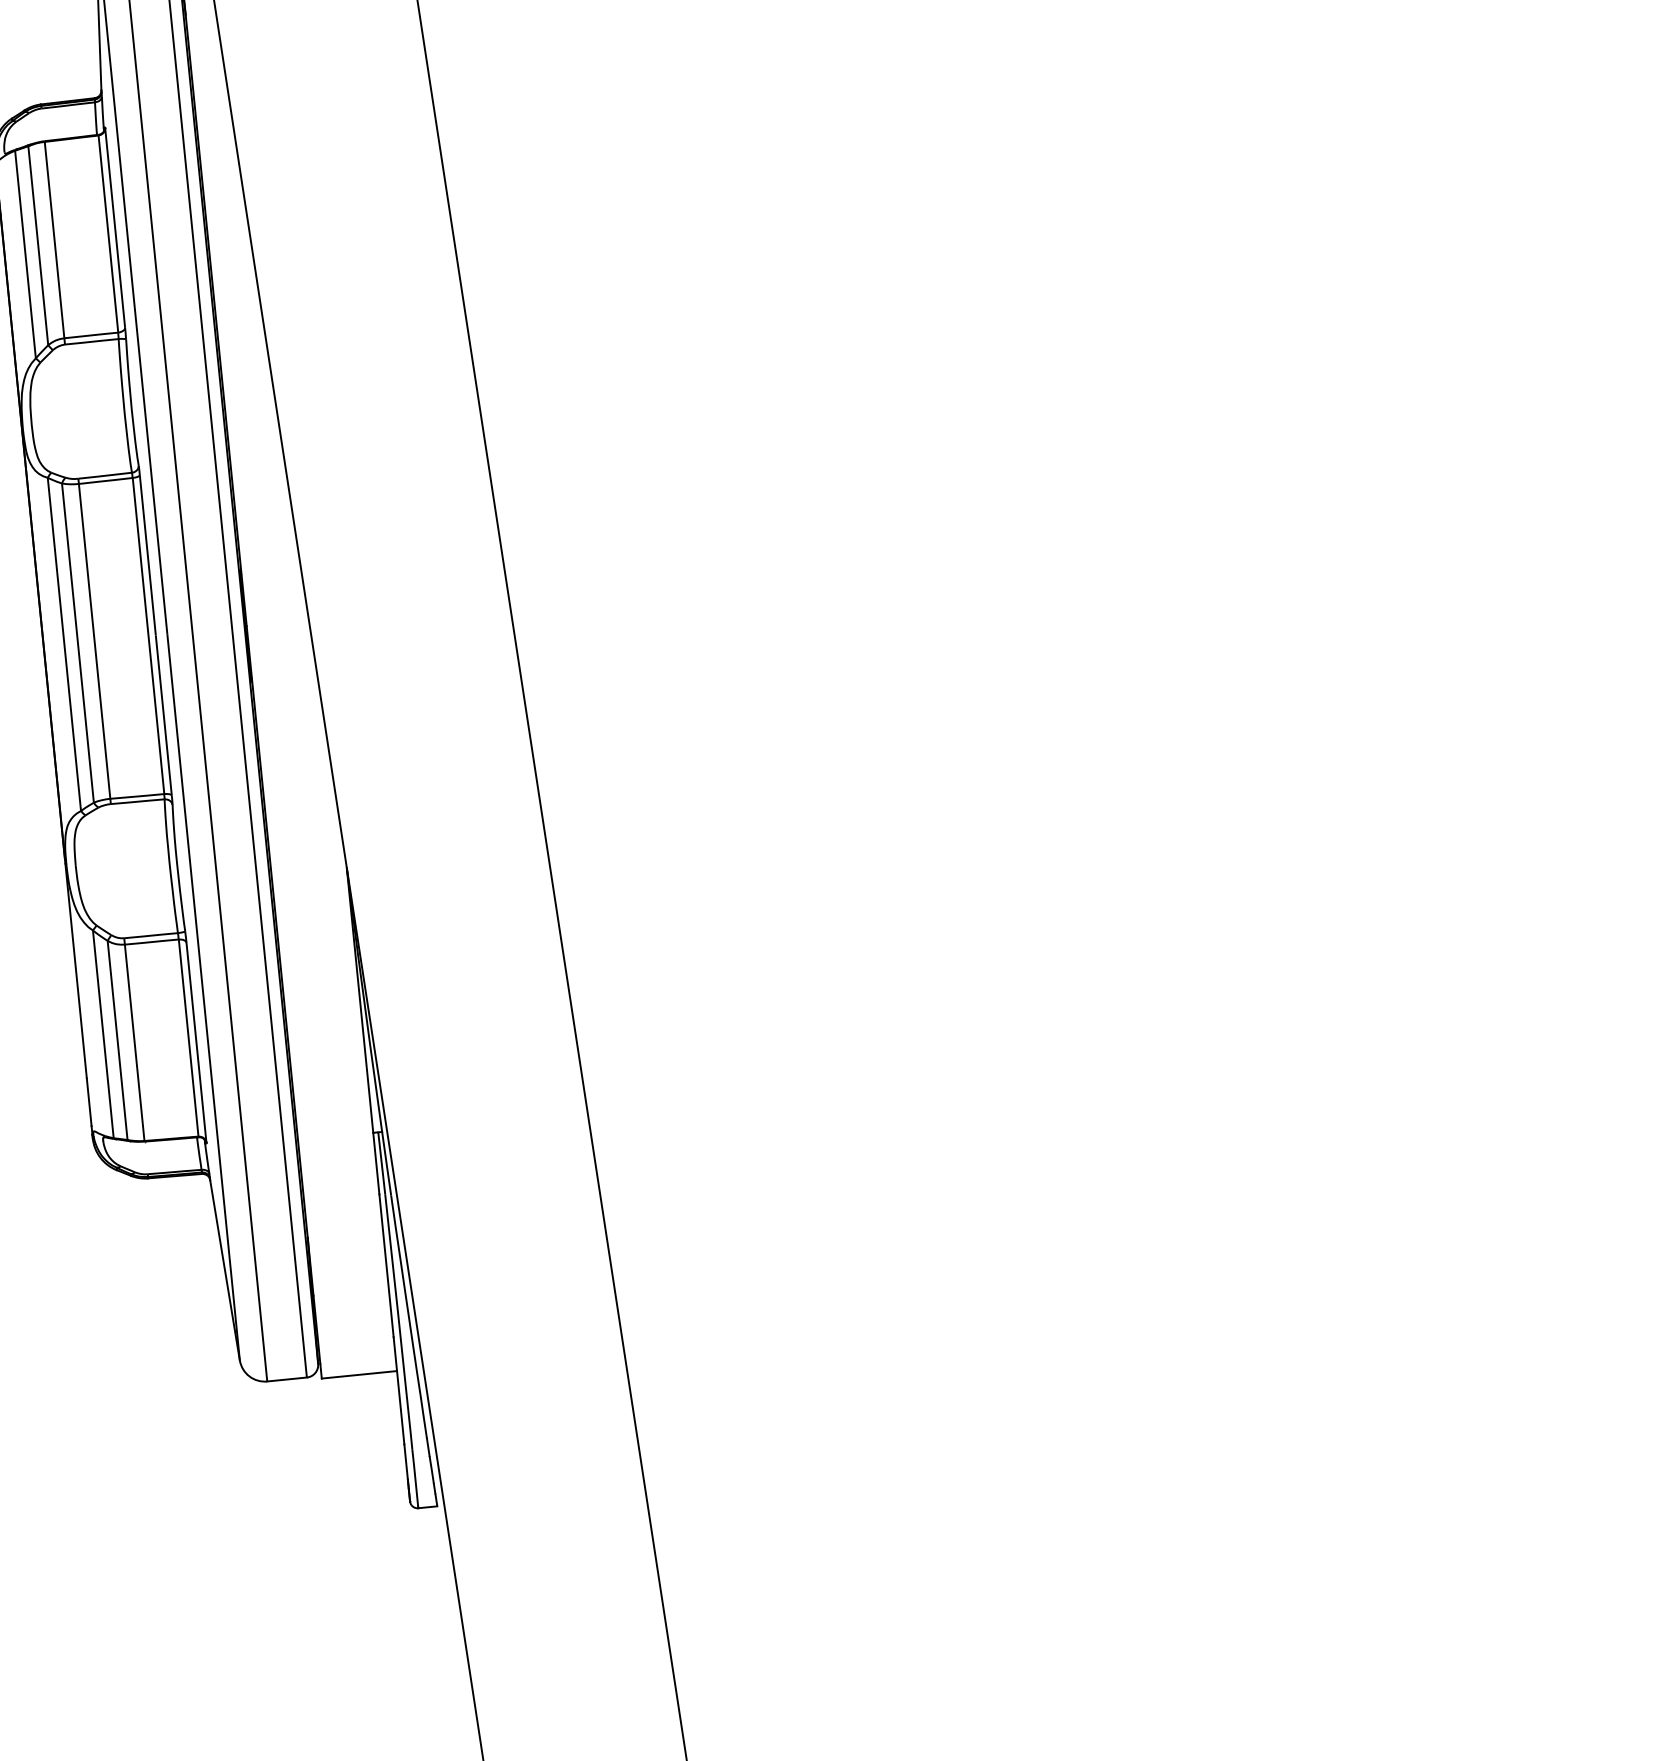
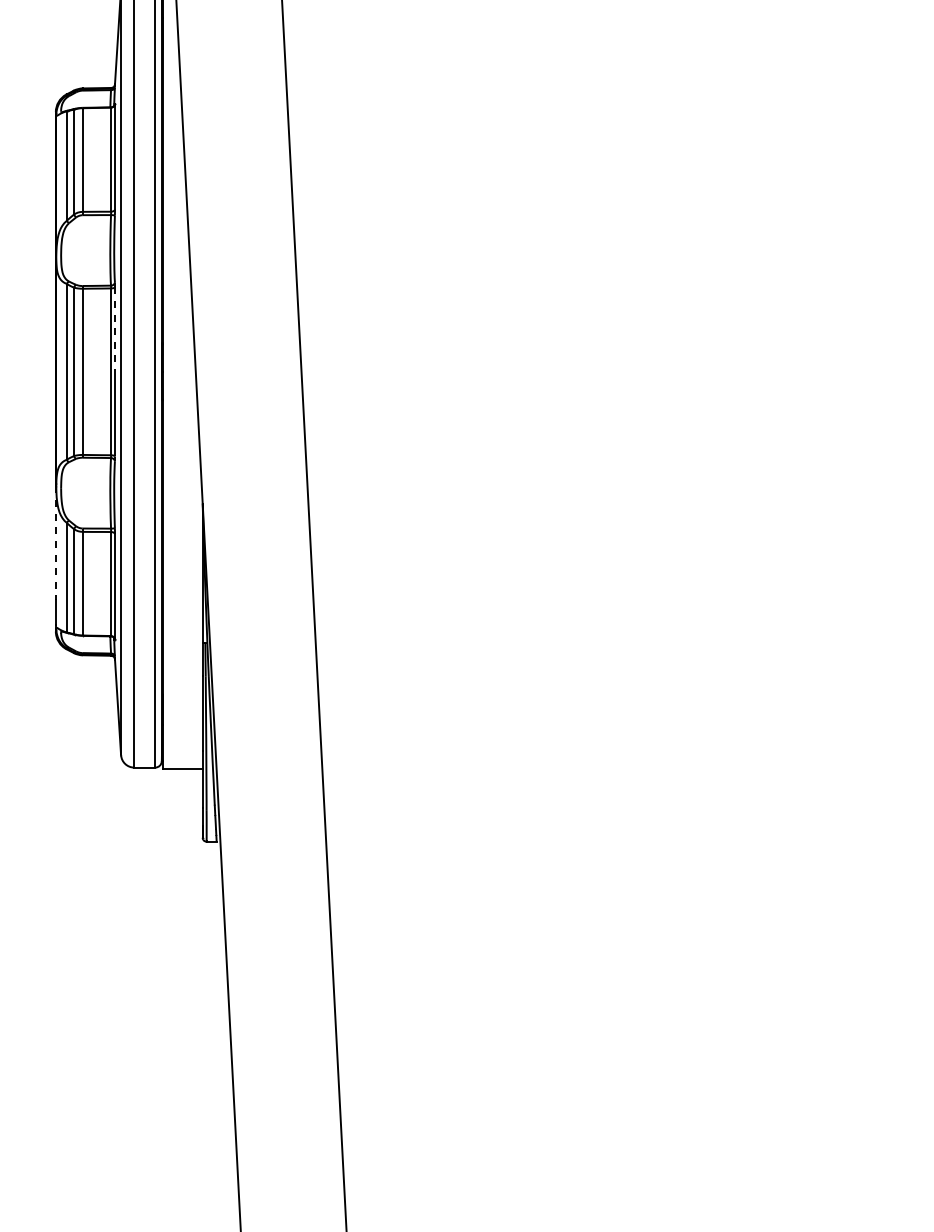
line: (148, 554) -> (115, 329), solid -> dashed
line: (75, 971) -> (55, 543), solid -> dashed

